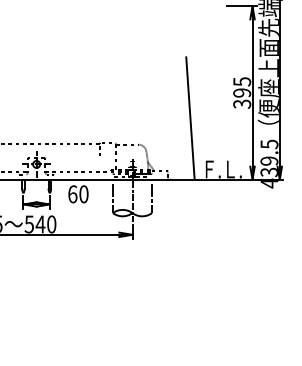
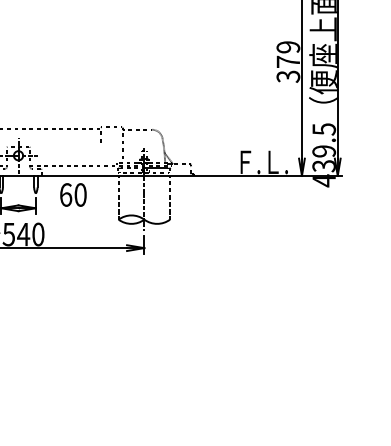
text: (242, 87) -> (288, 54), 395 -> 379
line: (190, 118) -> (220, 95), removed

